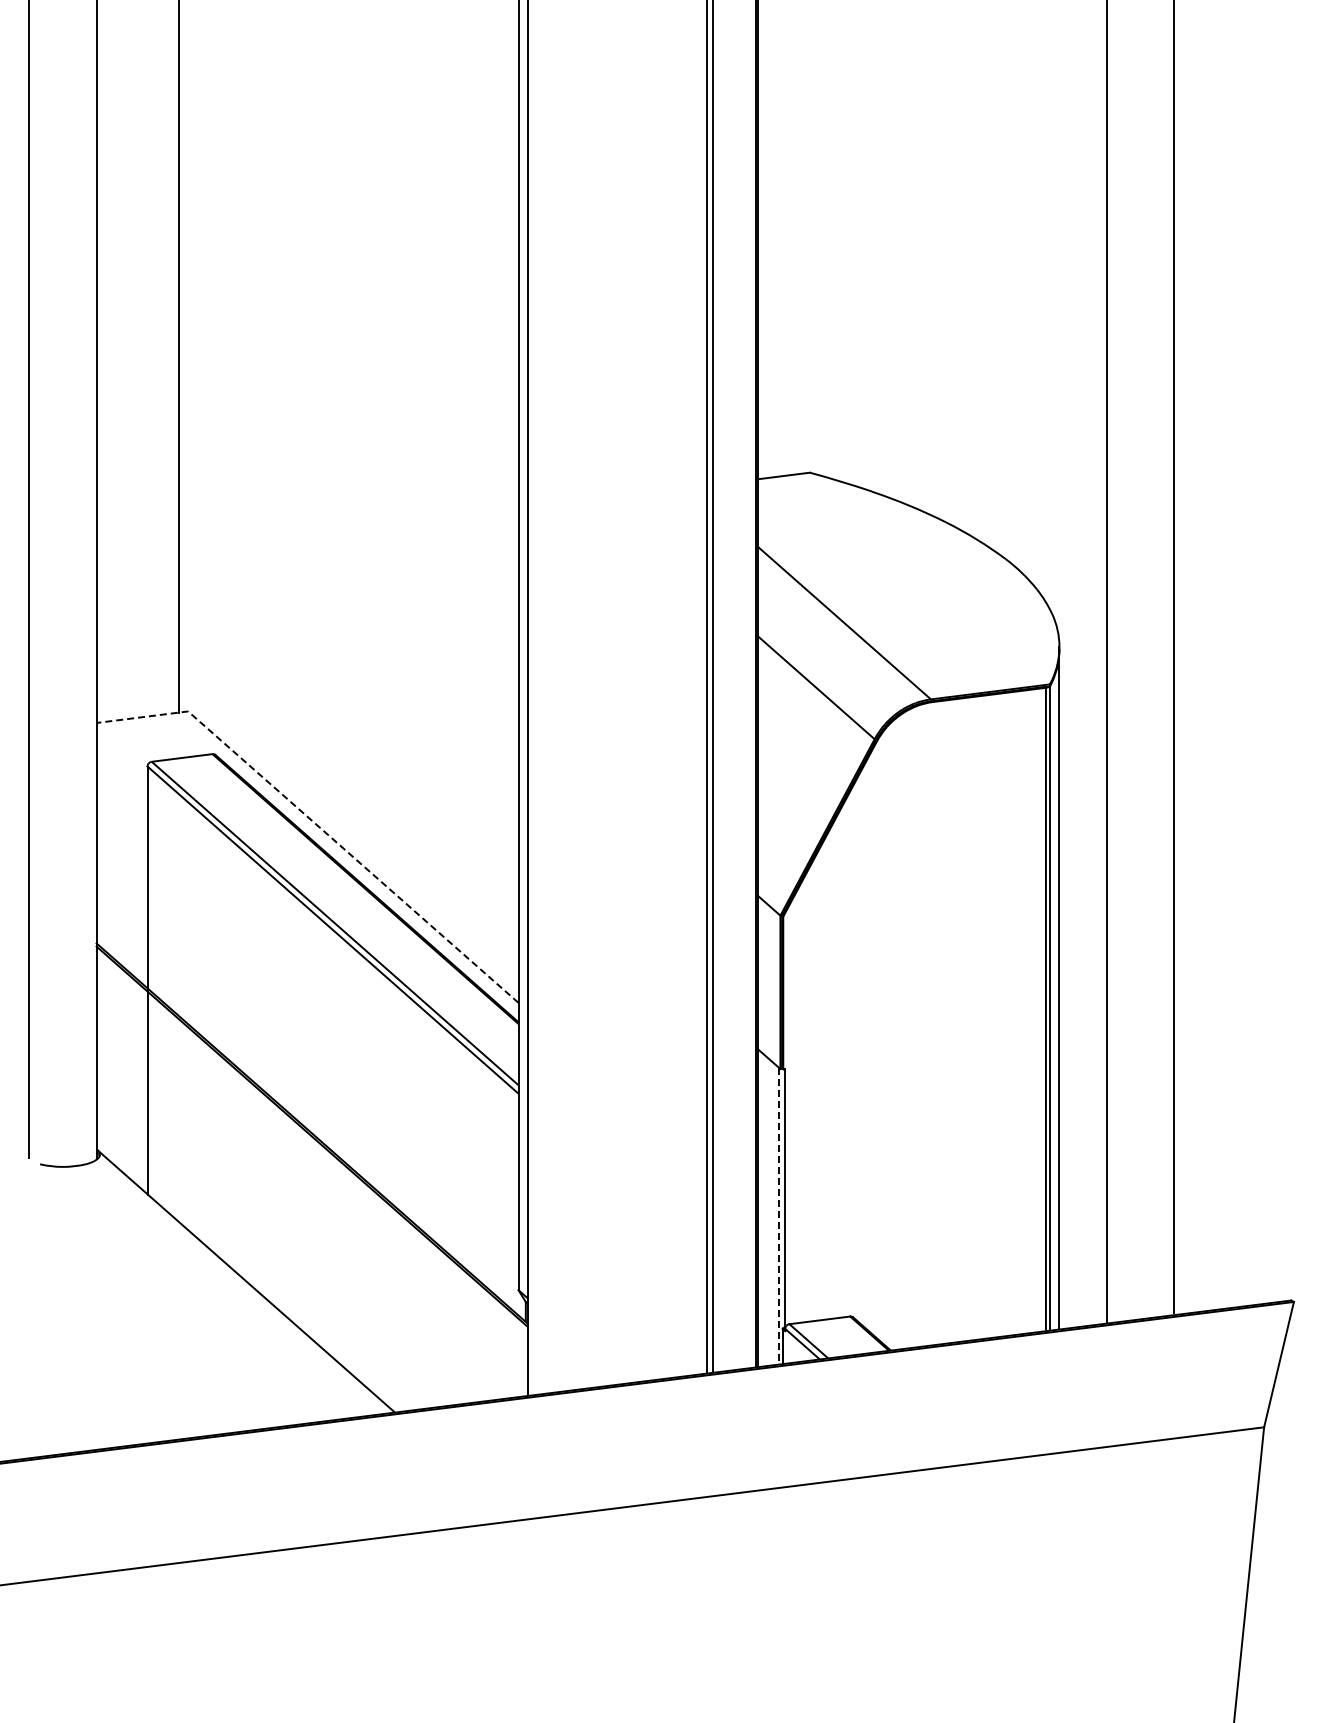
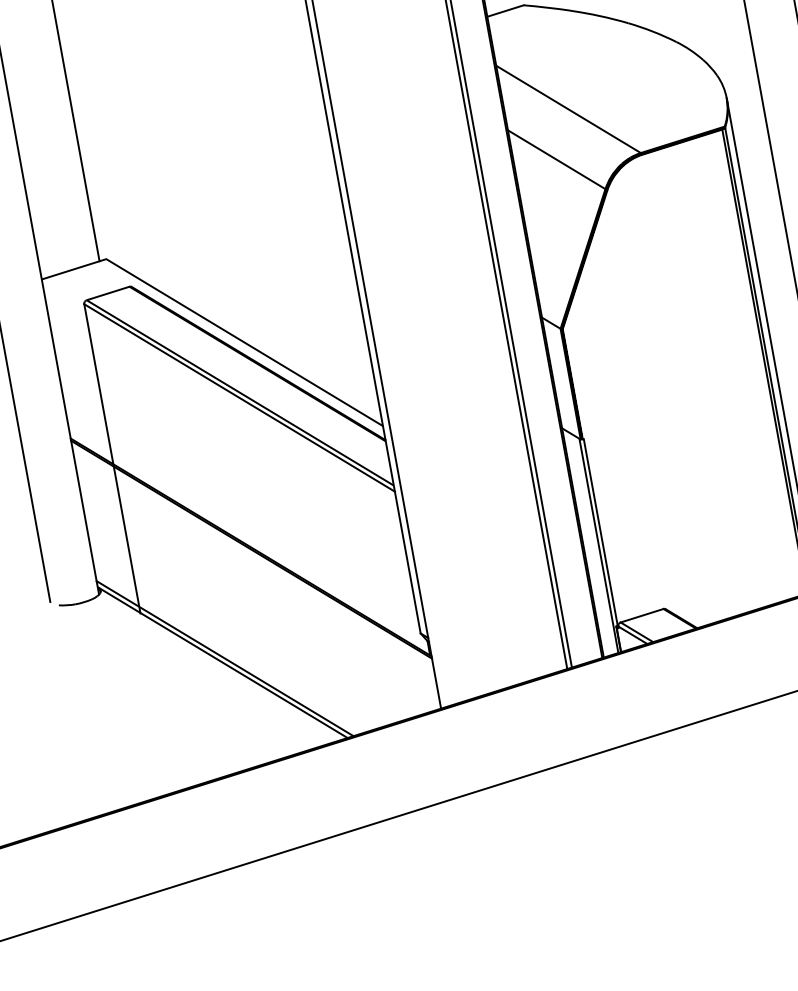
line: (317, 825) -> (214, 324), dashed -> solid
line: (778, 1216) -> (598, 546), dashed -> solid
line: (249, 1275) -> (224, 658), added

